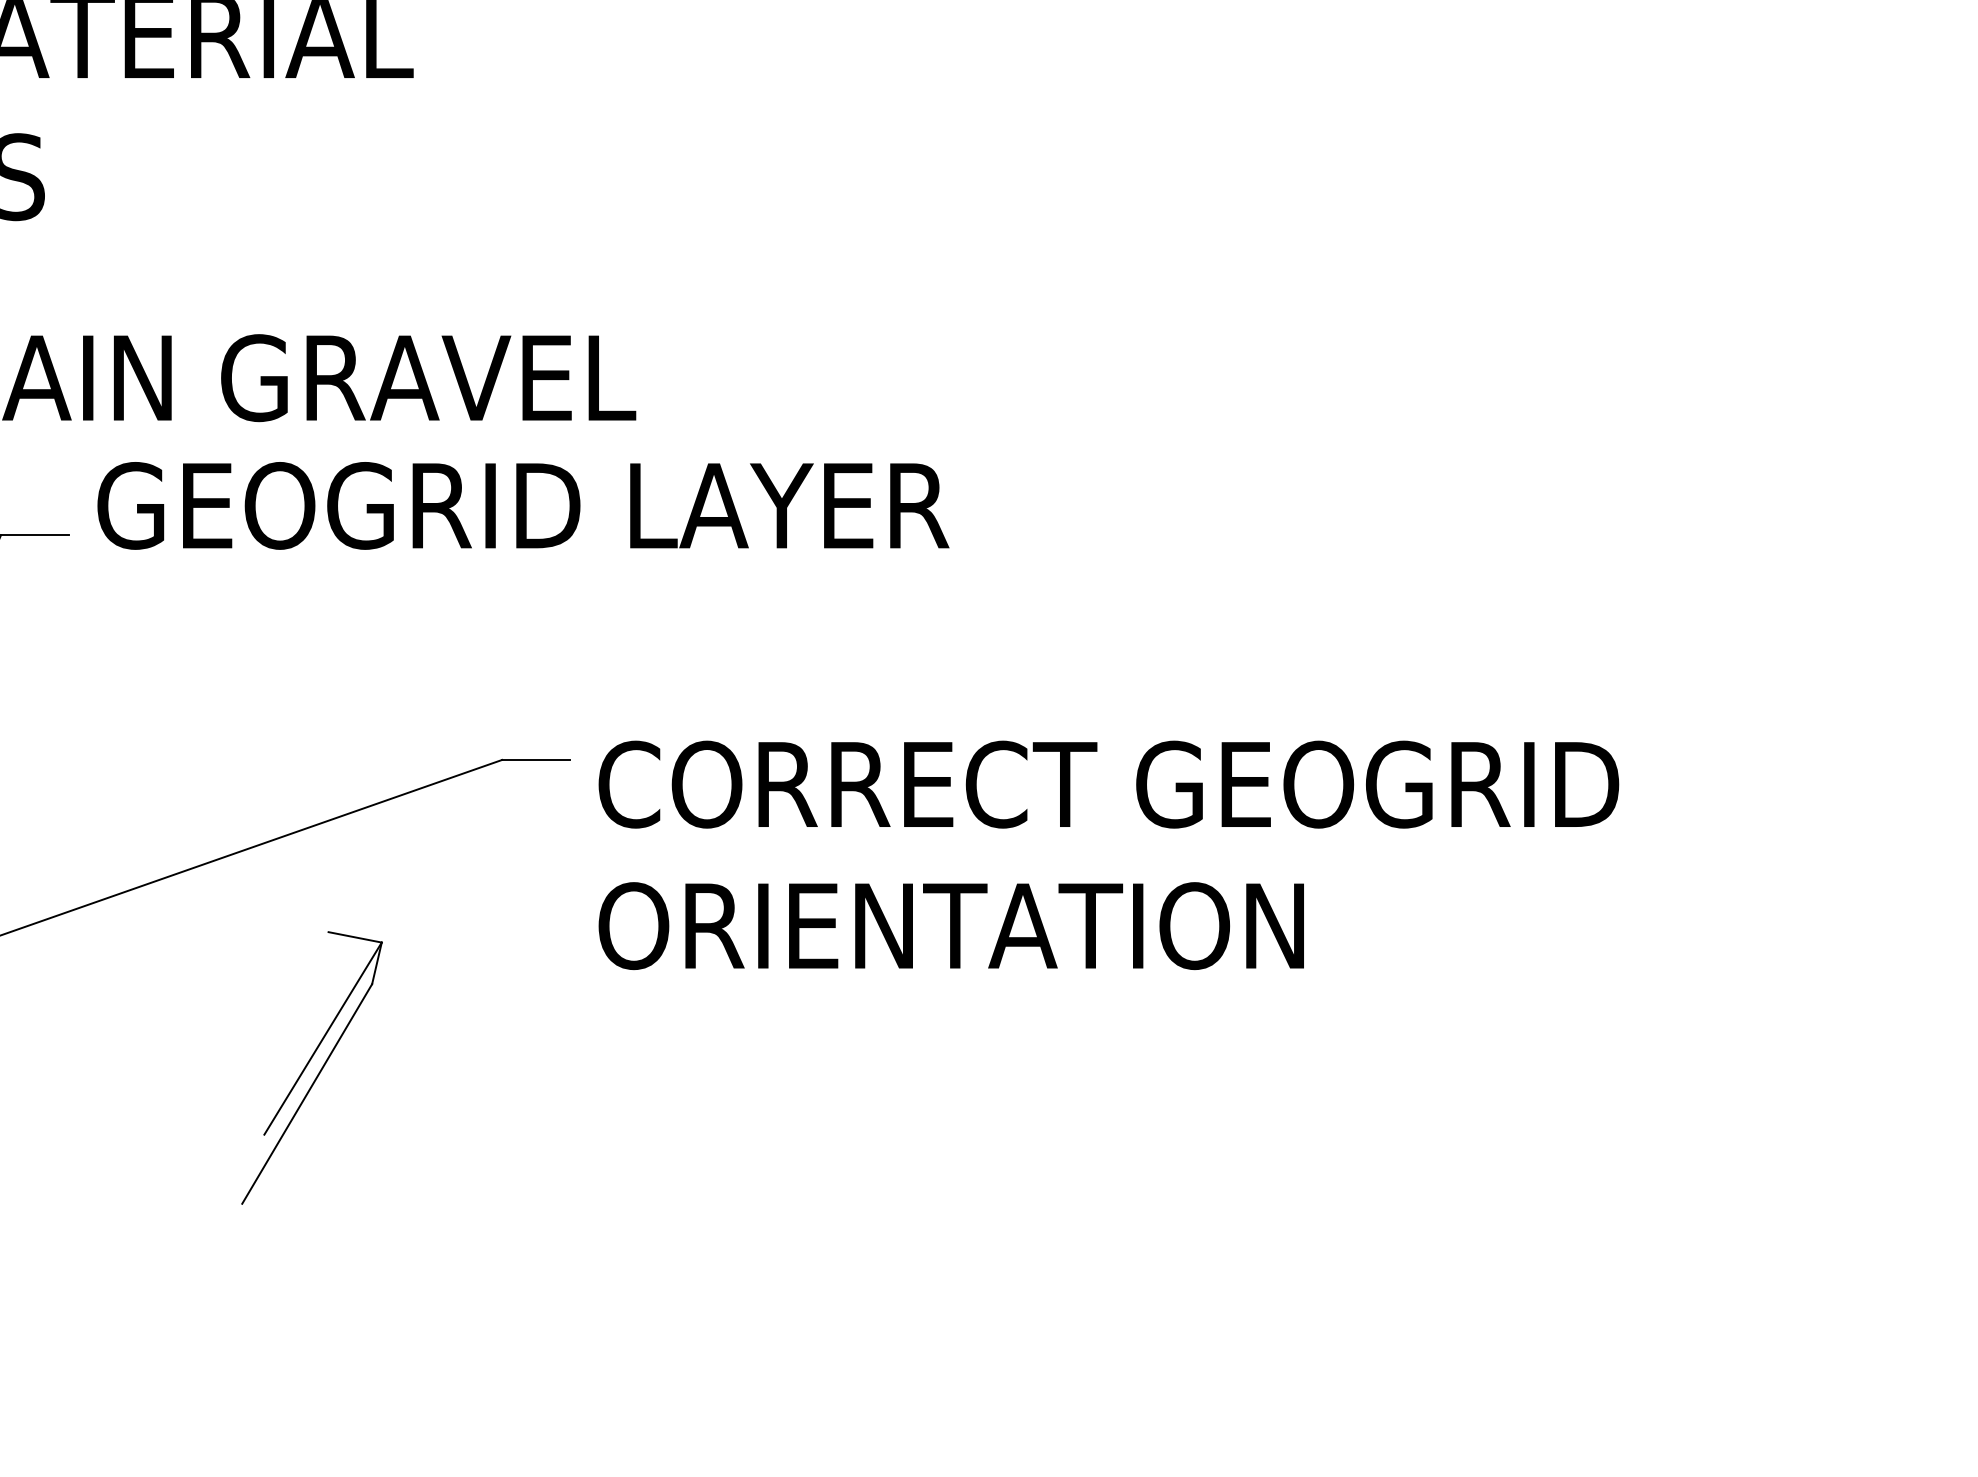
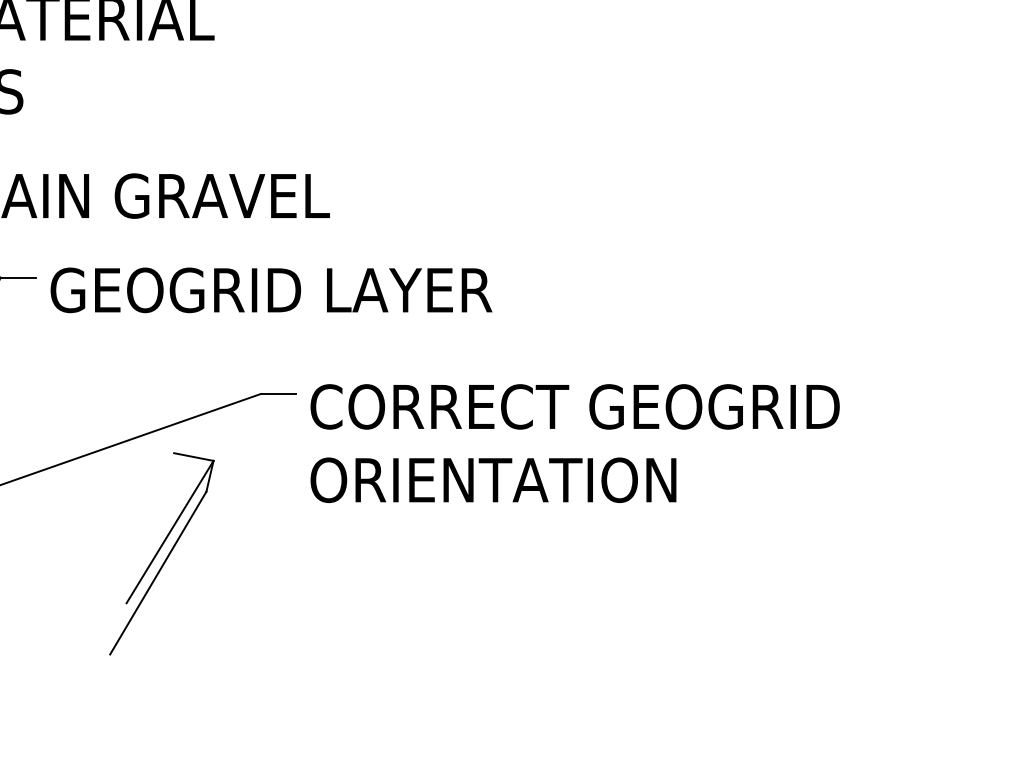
text: (523, 506) -> (271, 290), moved
part: (311, 1067) -> (161, 553), size x1.43

